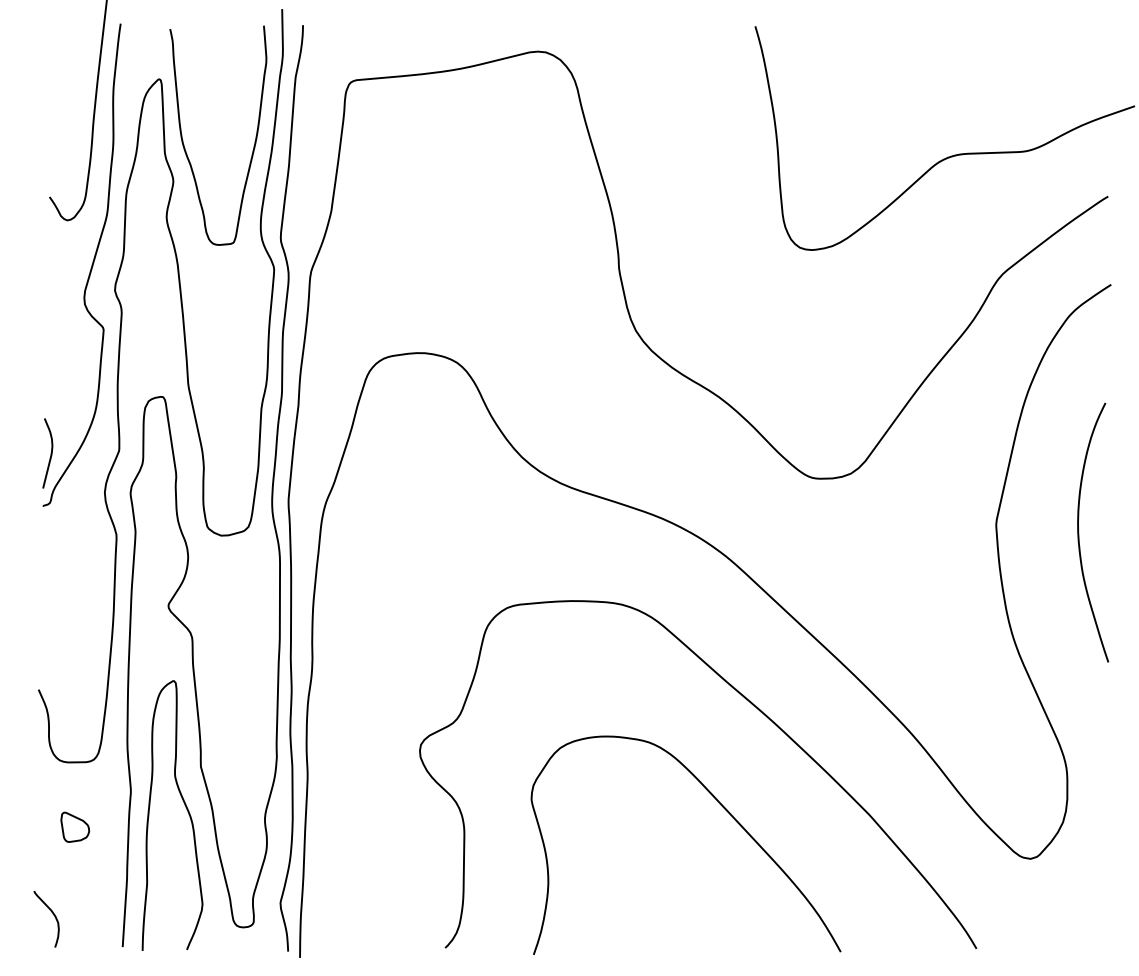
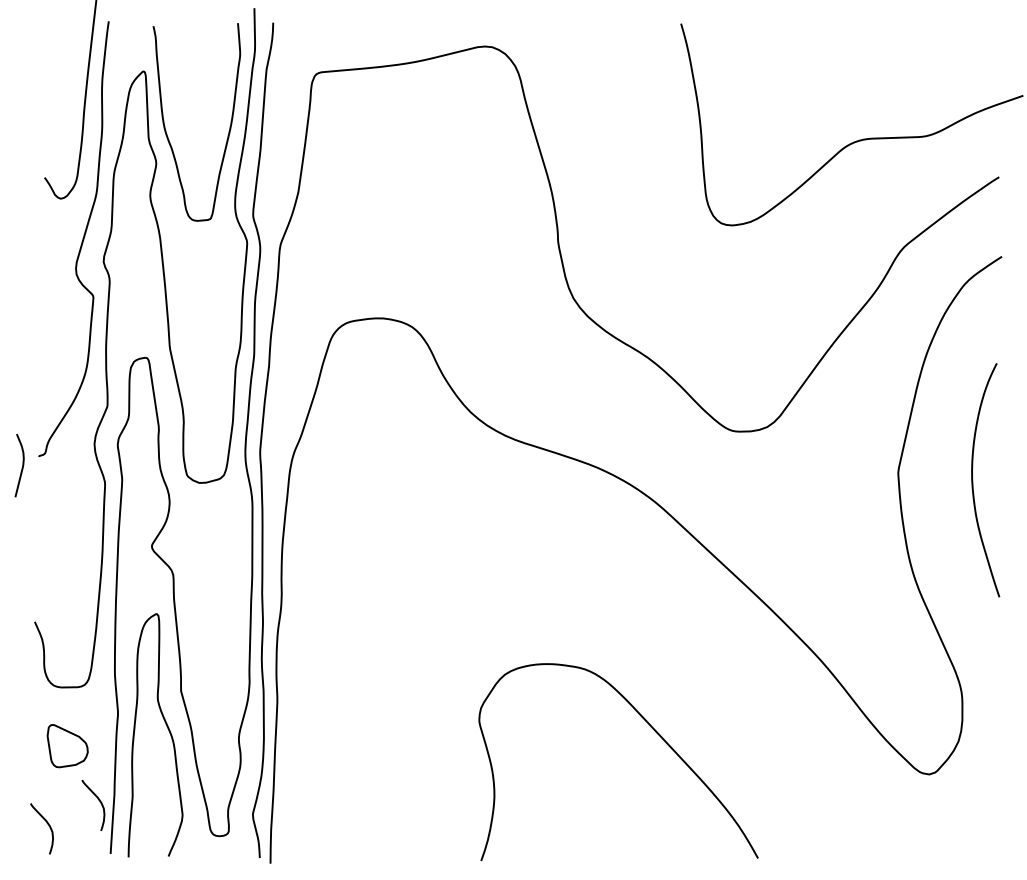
curve: (50, 453) -> (22, 465), moved
curve: (753, 706) -> (679, 637), removed
part: (75, 826) -> (68, 745), size x1.6
curve: (109, 888) -> (98, 801), added

